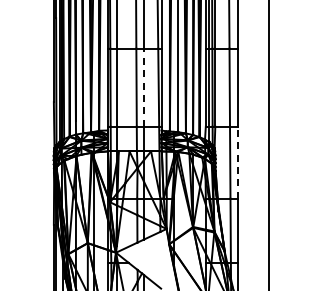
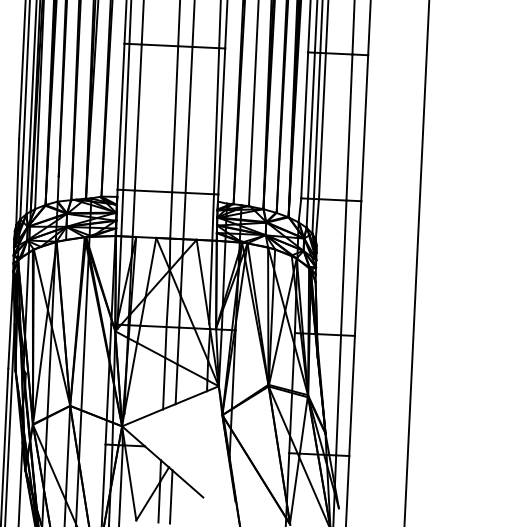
line: (144, 87) -> (189, 119), dashed -> solid
line: (237, 162) -> (357, 268), dashed -> solid

